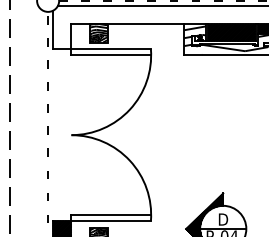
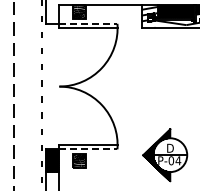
line: (111, 48) -> (88, 23), solid -> dashed
line: (111, 221) -> (88, 149), solid -> dashed

